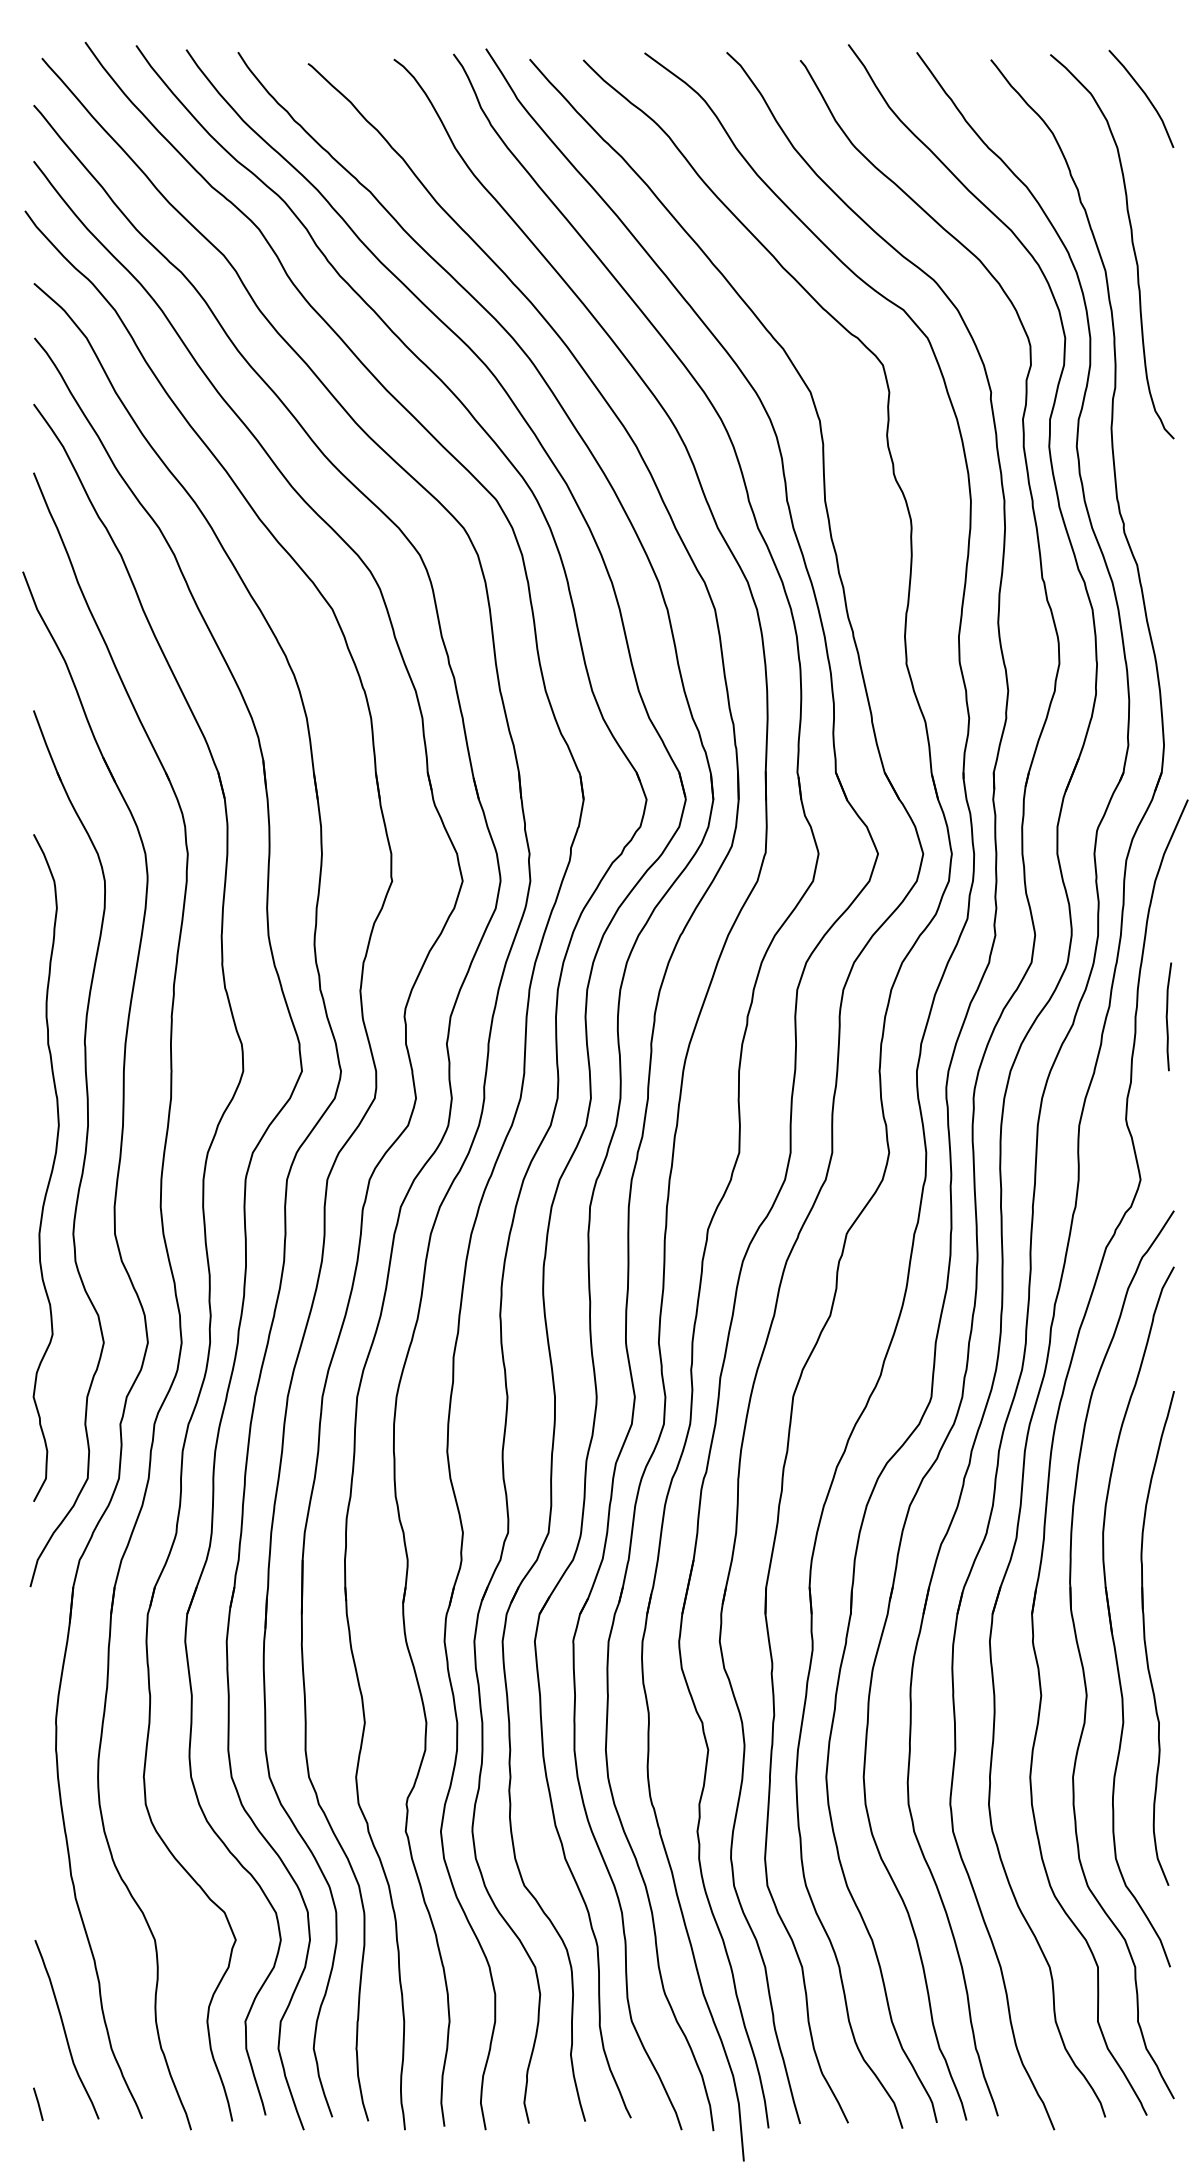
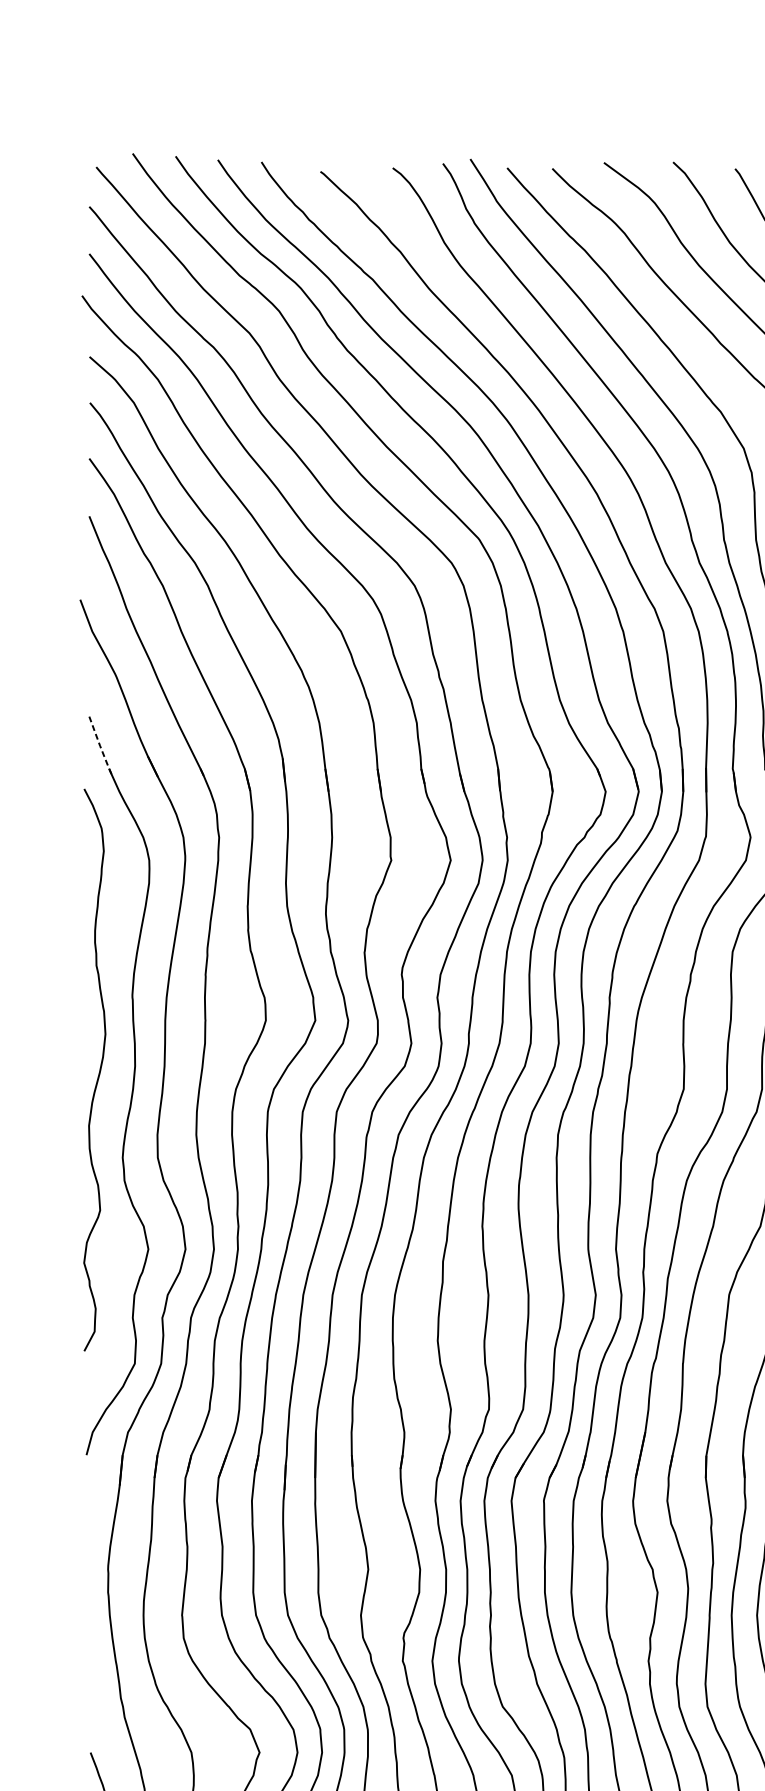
line: (46, 746) -> (100, 746), solid -> dashed
curve: (51, 1168) -> (99, 1070), moved

